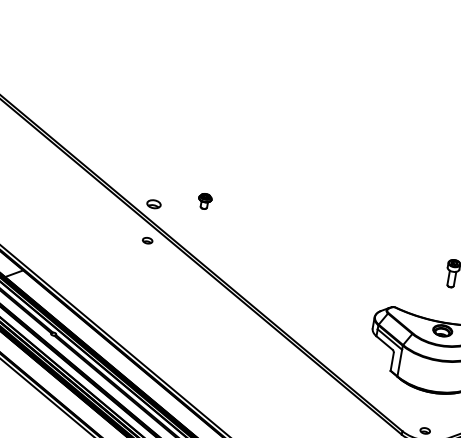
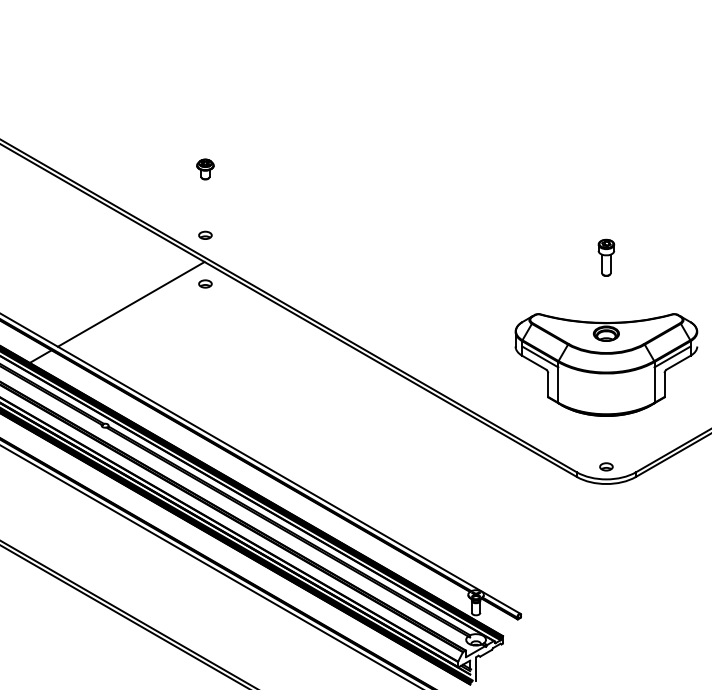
part: (204, 201) -> (205, 169), moved
part: (154, 203) -> (205, 234), size x0.71
line: (88, 246) -> (130, 304), added

